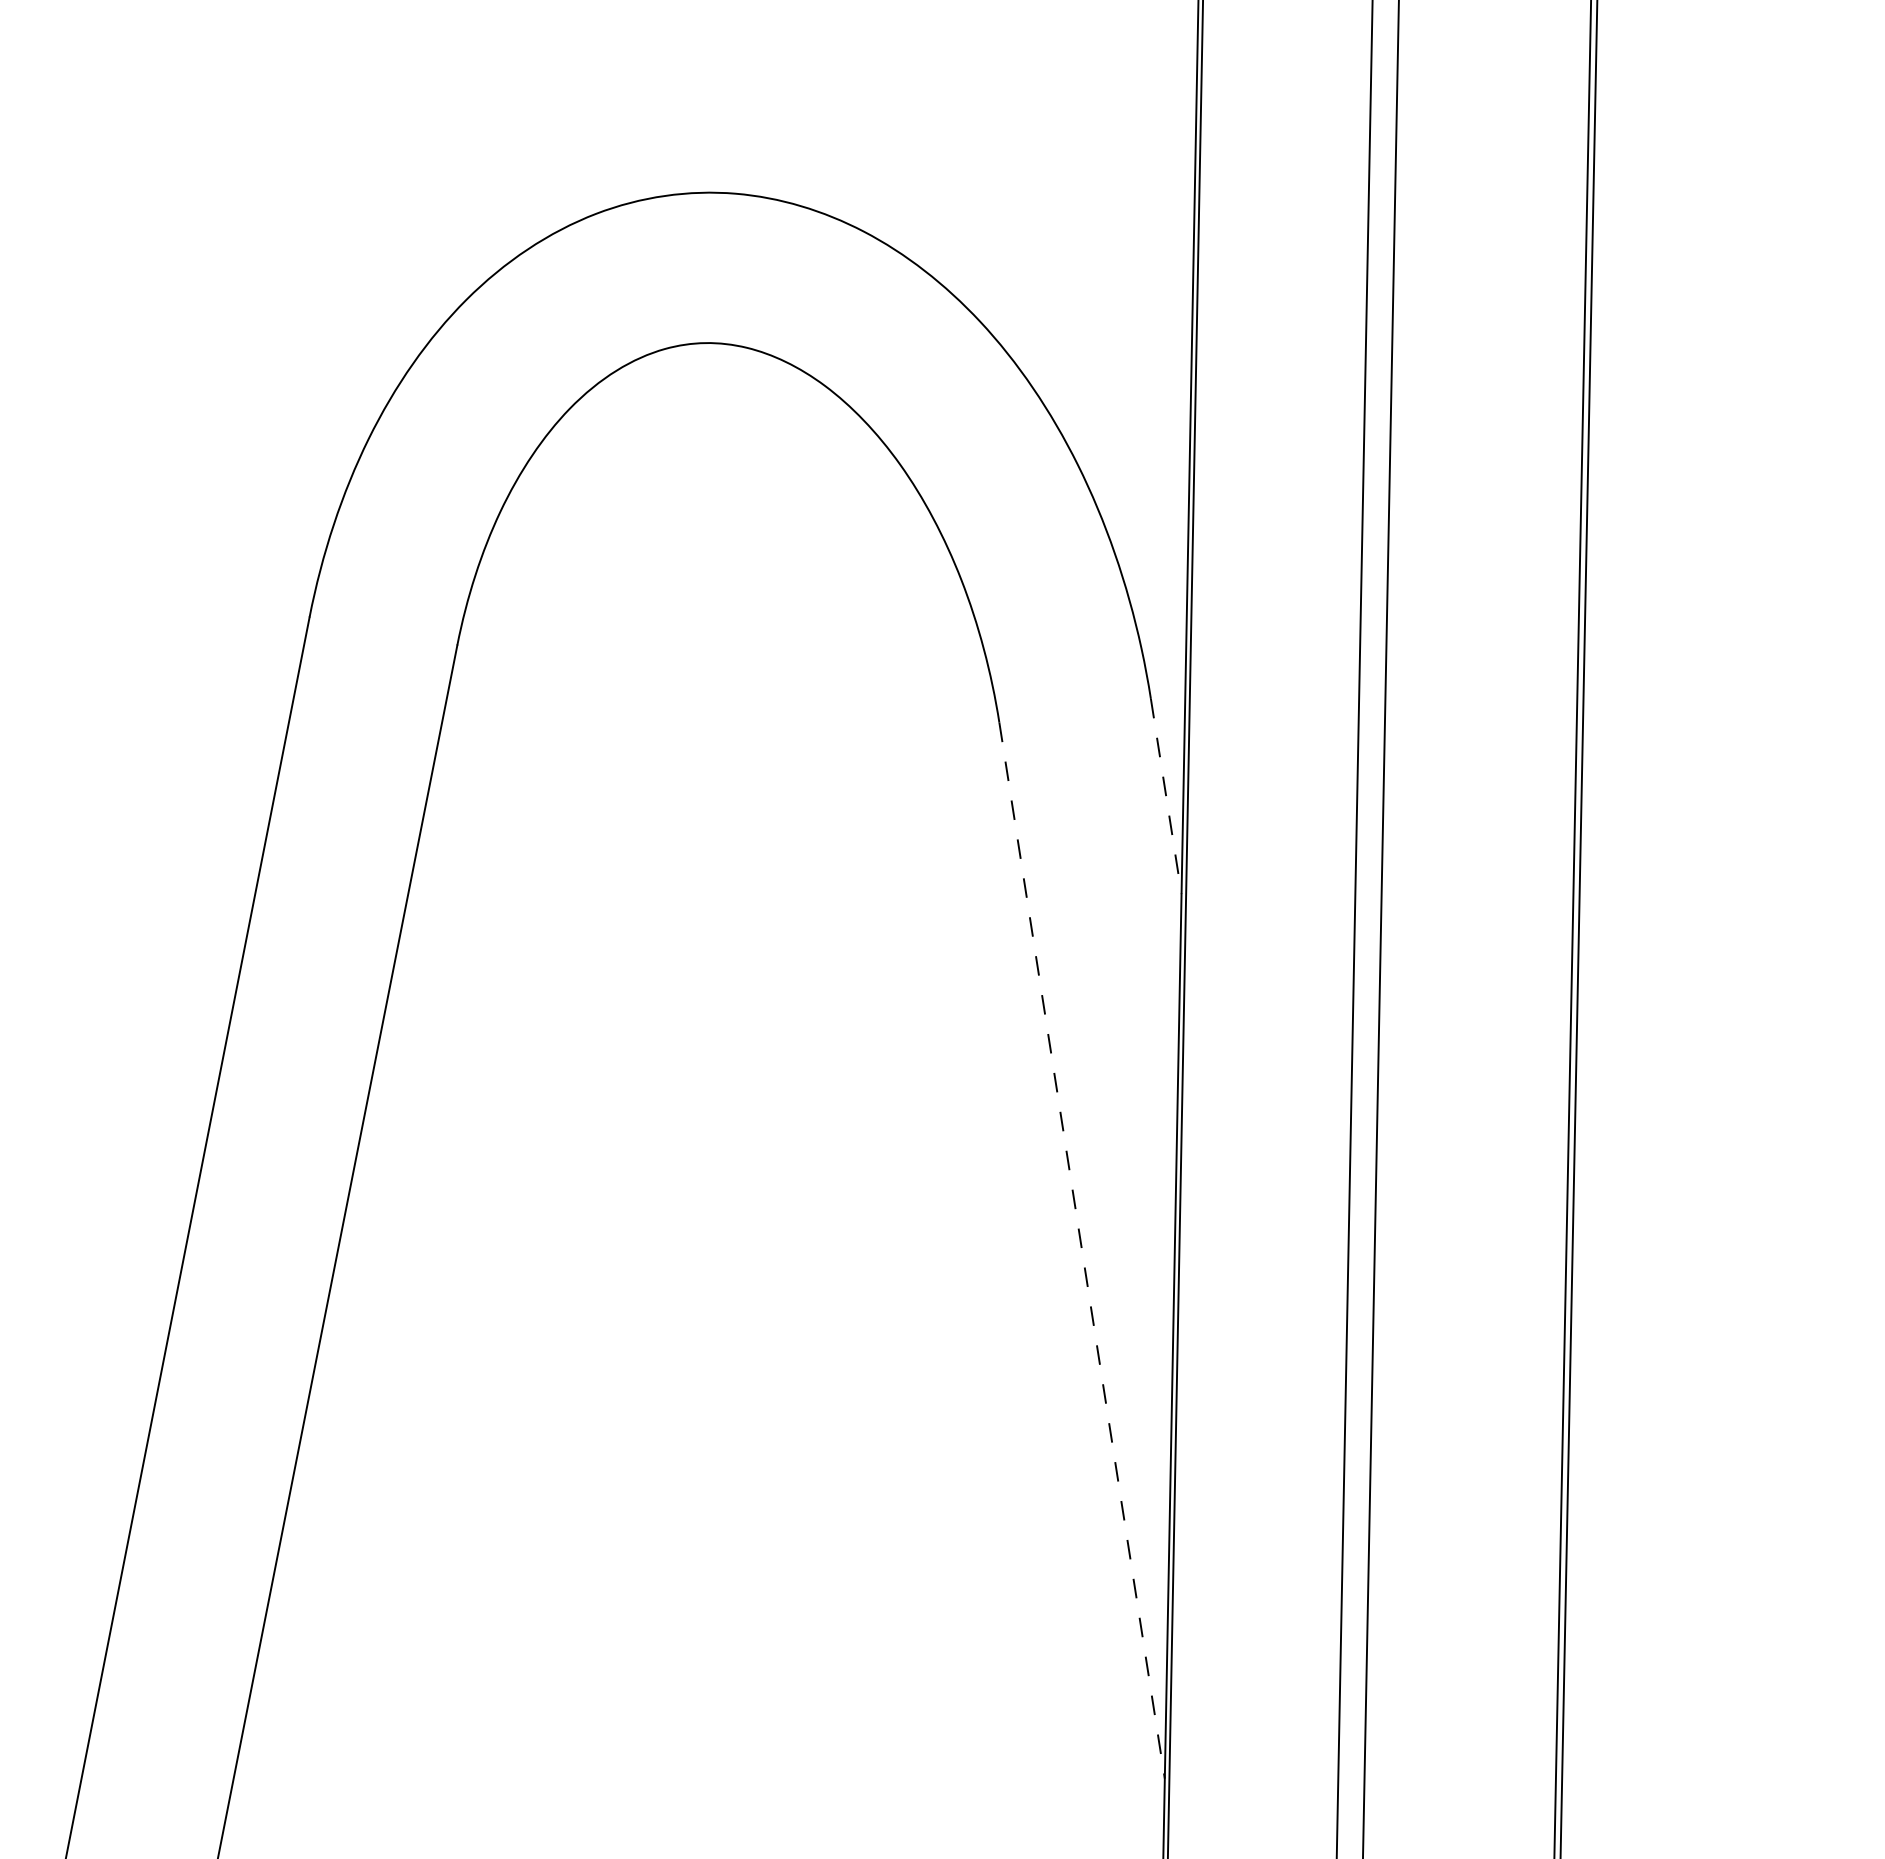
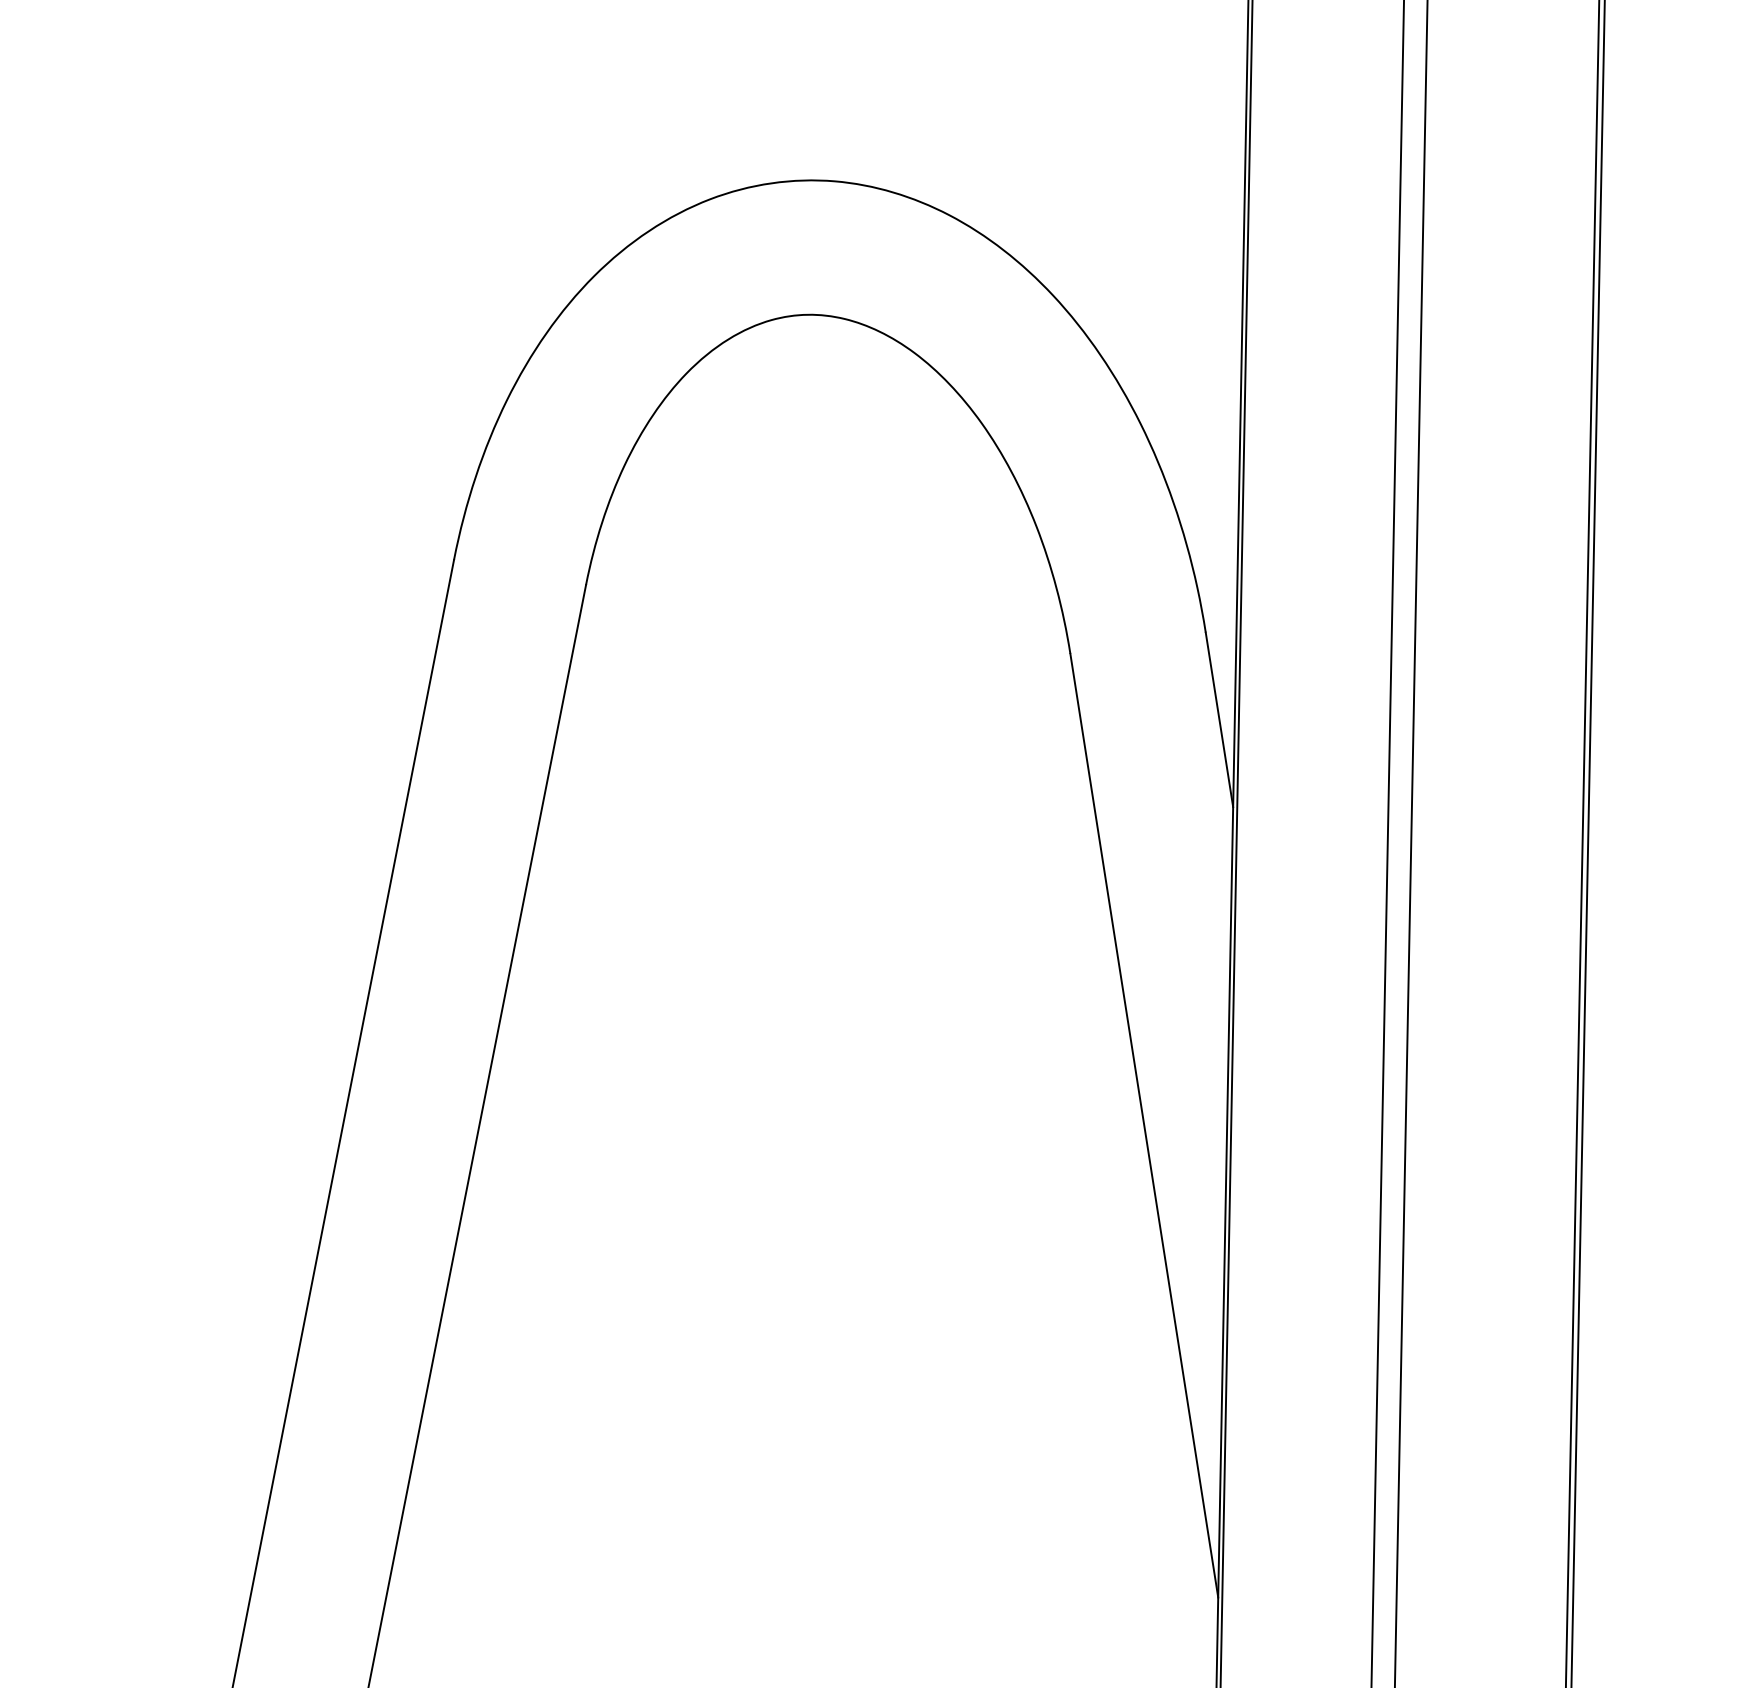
line: (1166, 797) -> (1219, 720), dashed -> solid
line: (1082, 1250) -> (1144, 1125), dashed -> solid

